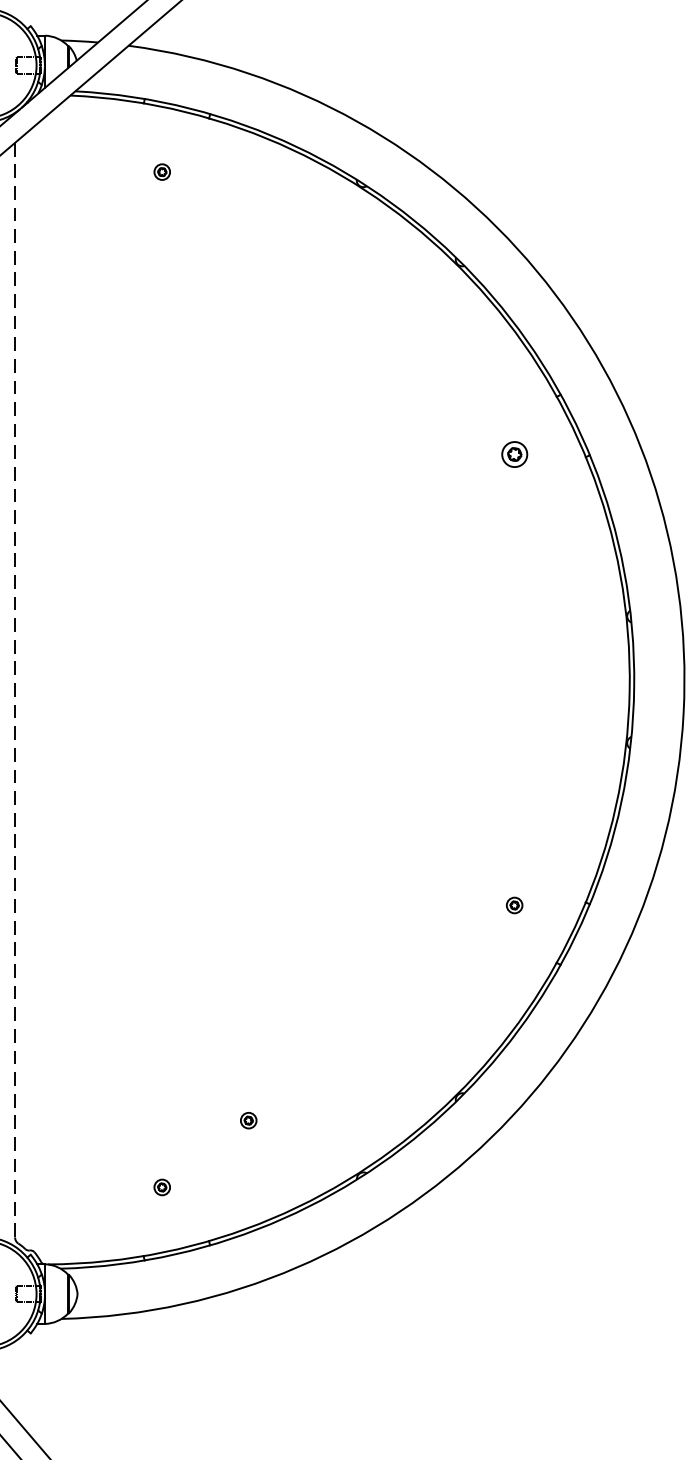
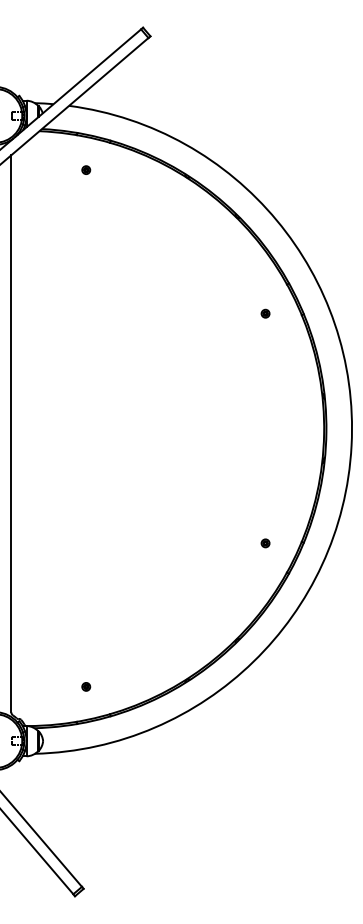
part: (514, 453) -> (265, 313), size x0.62
line: (15, 689) -> (11, 433), dashed -> solid
part: (249, 1119) -> (130, 652), removed

